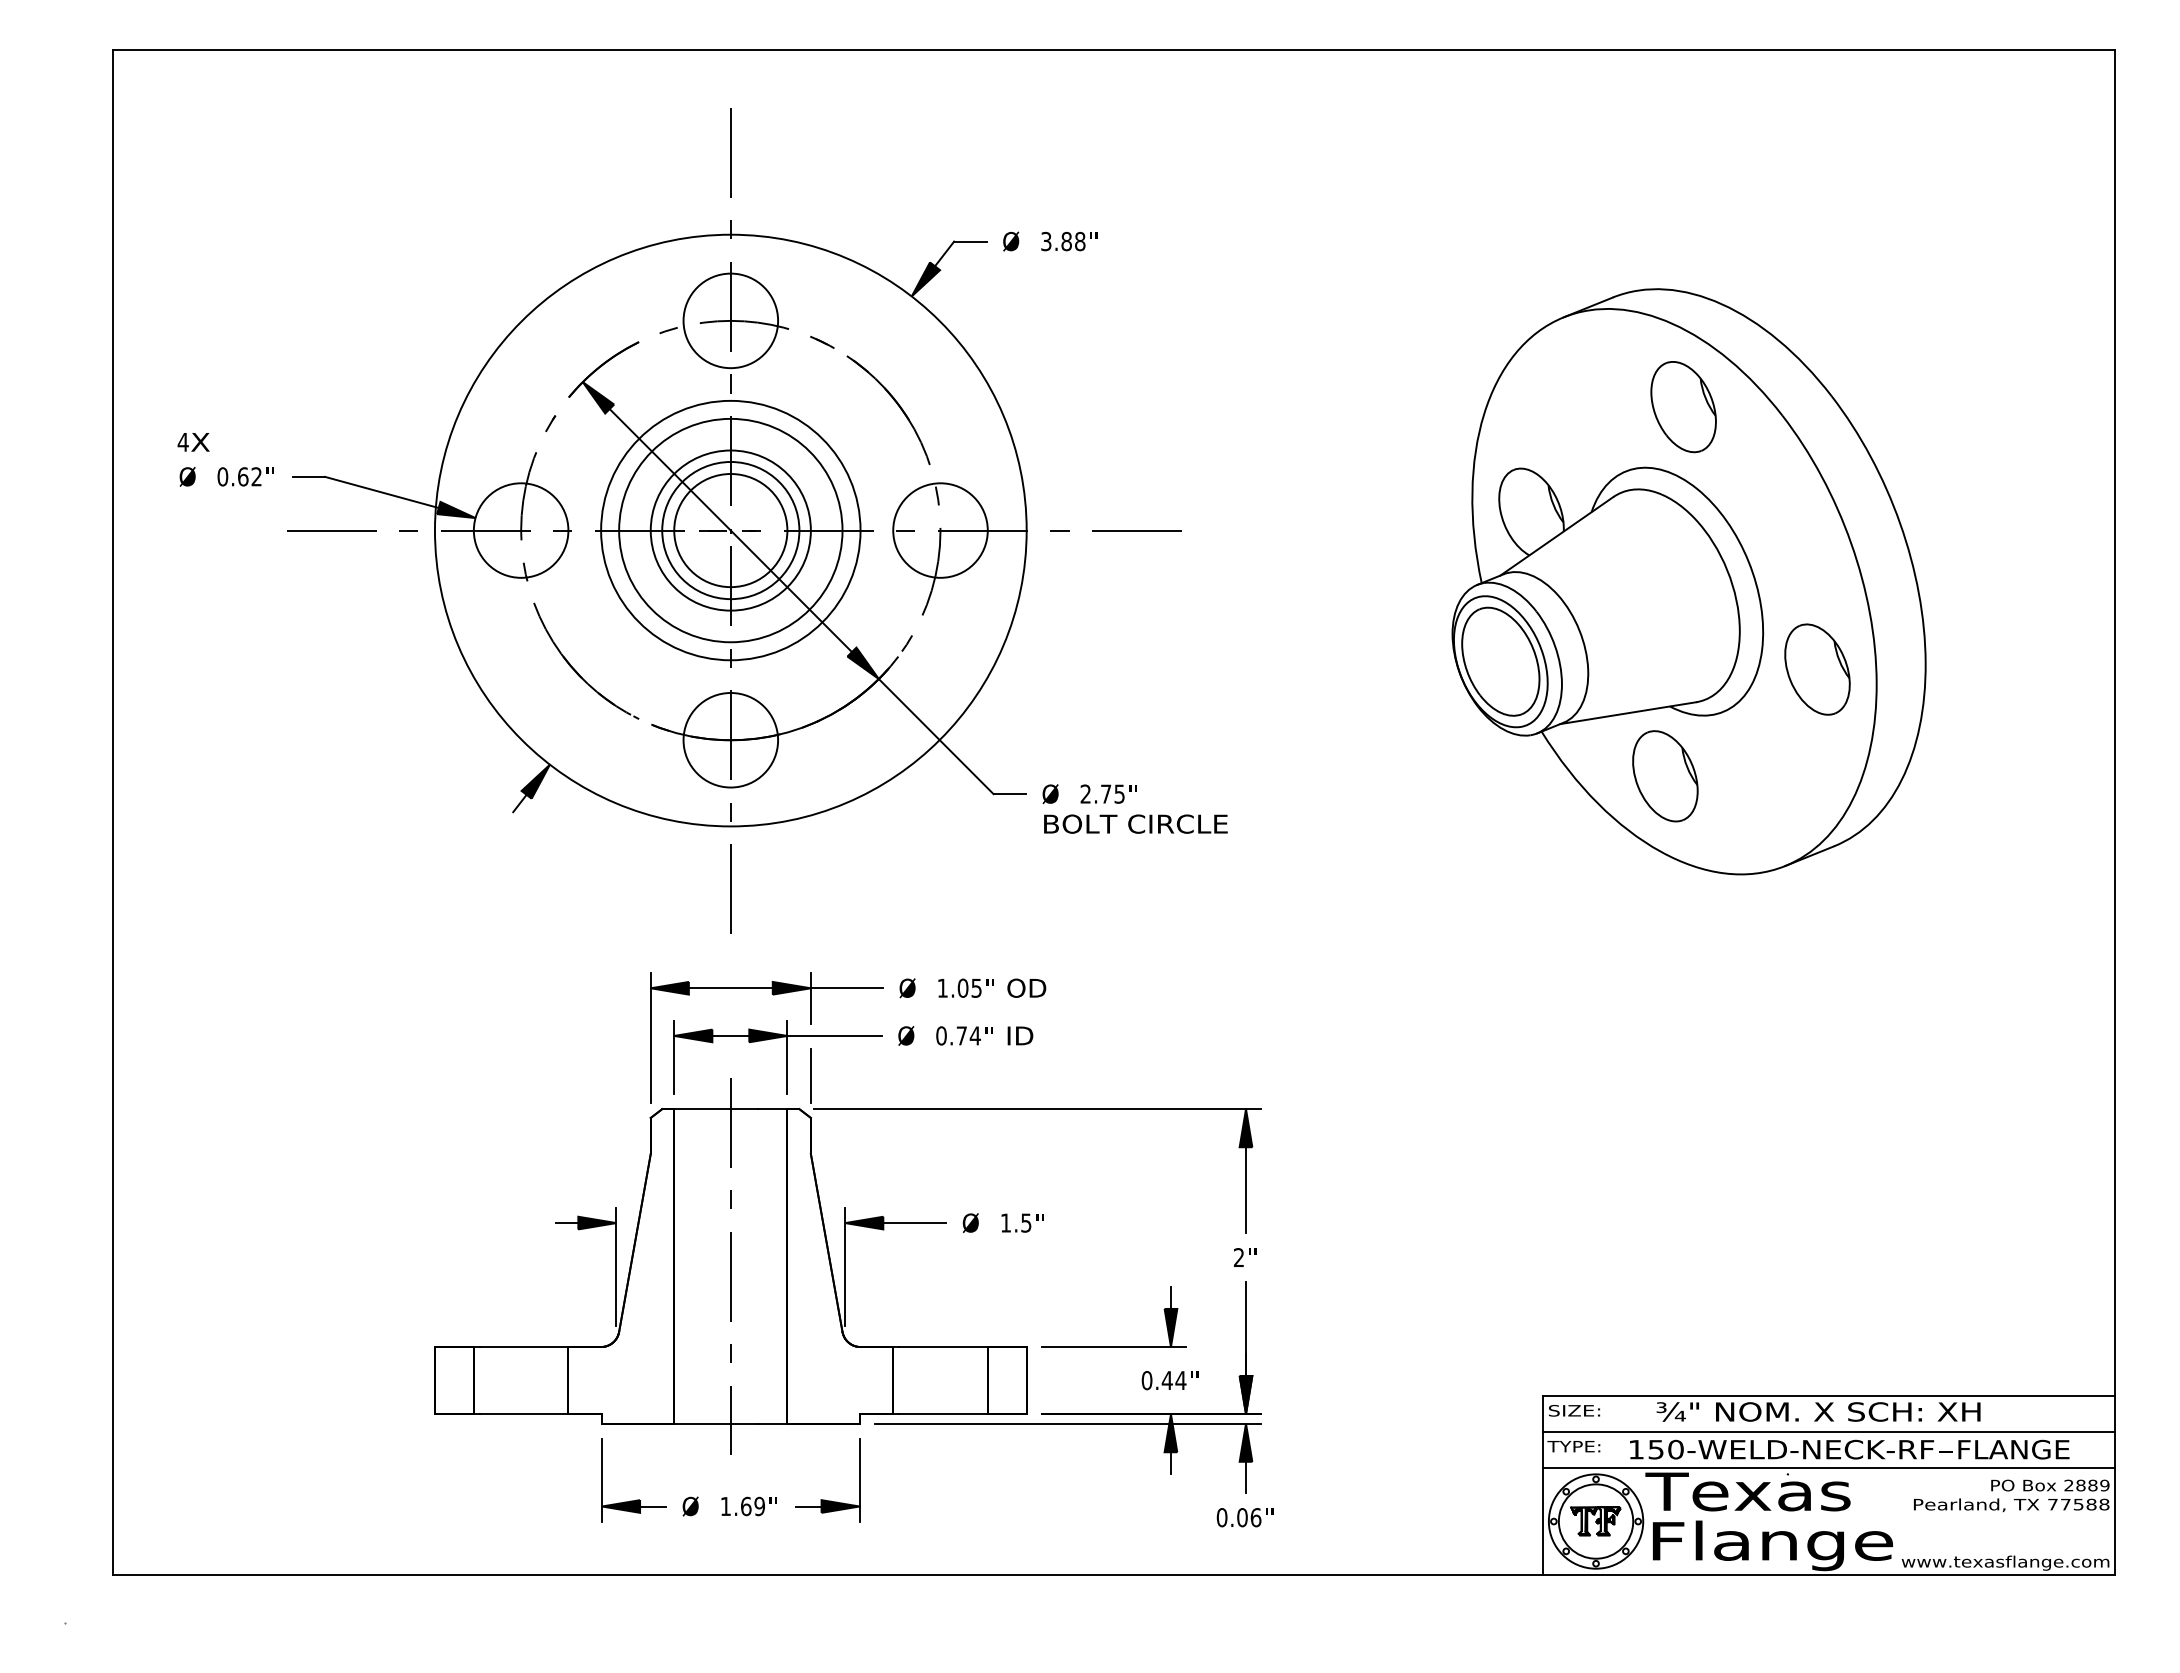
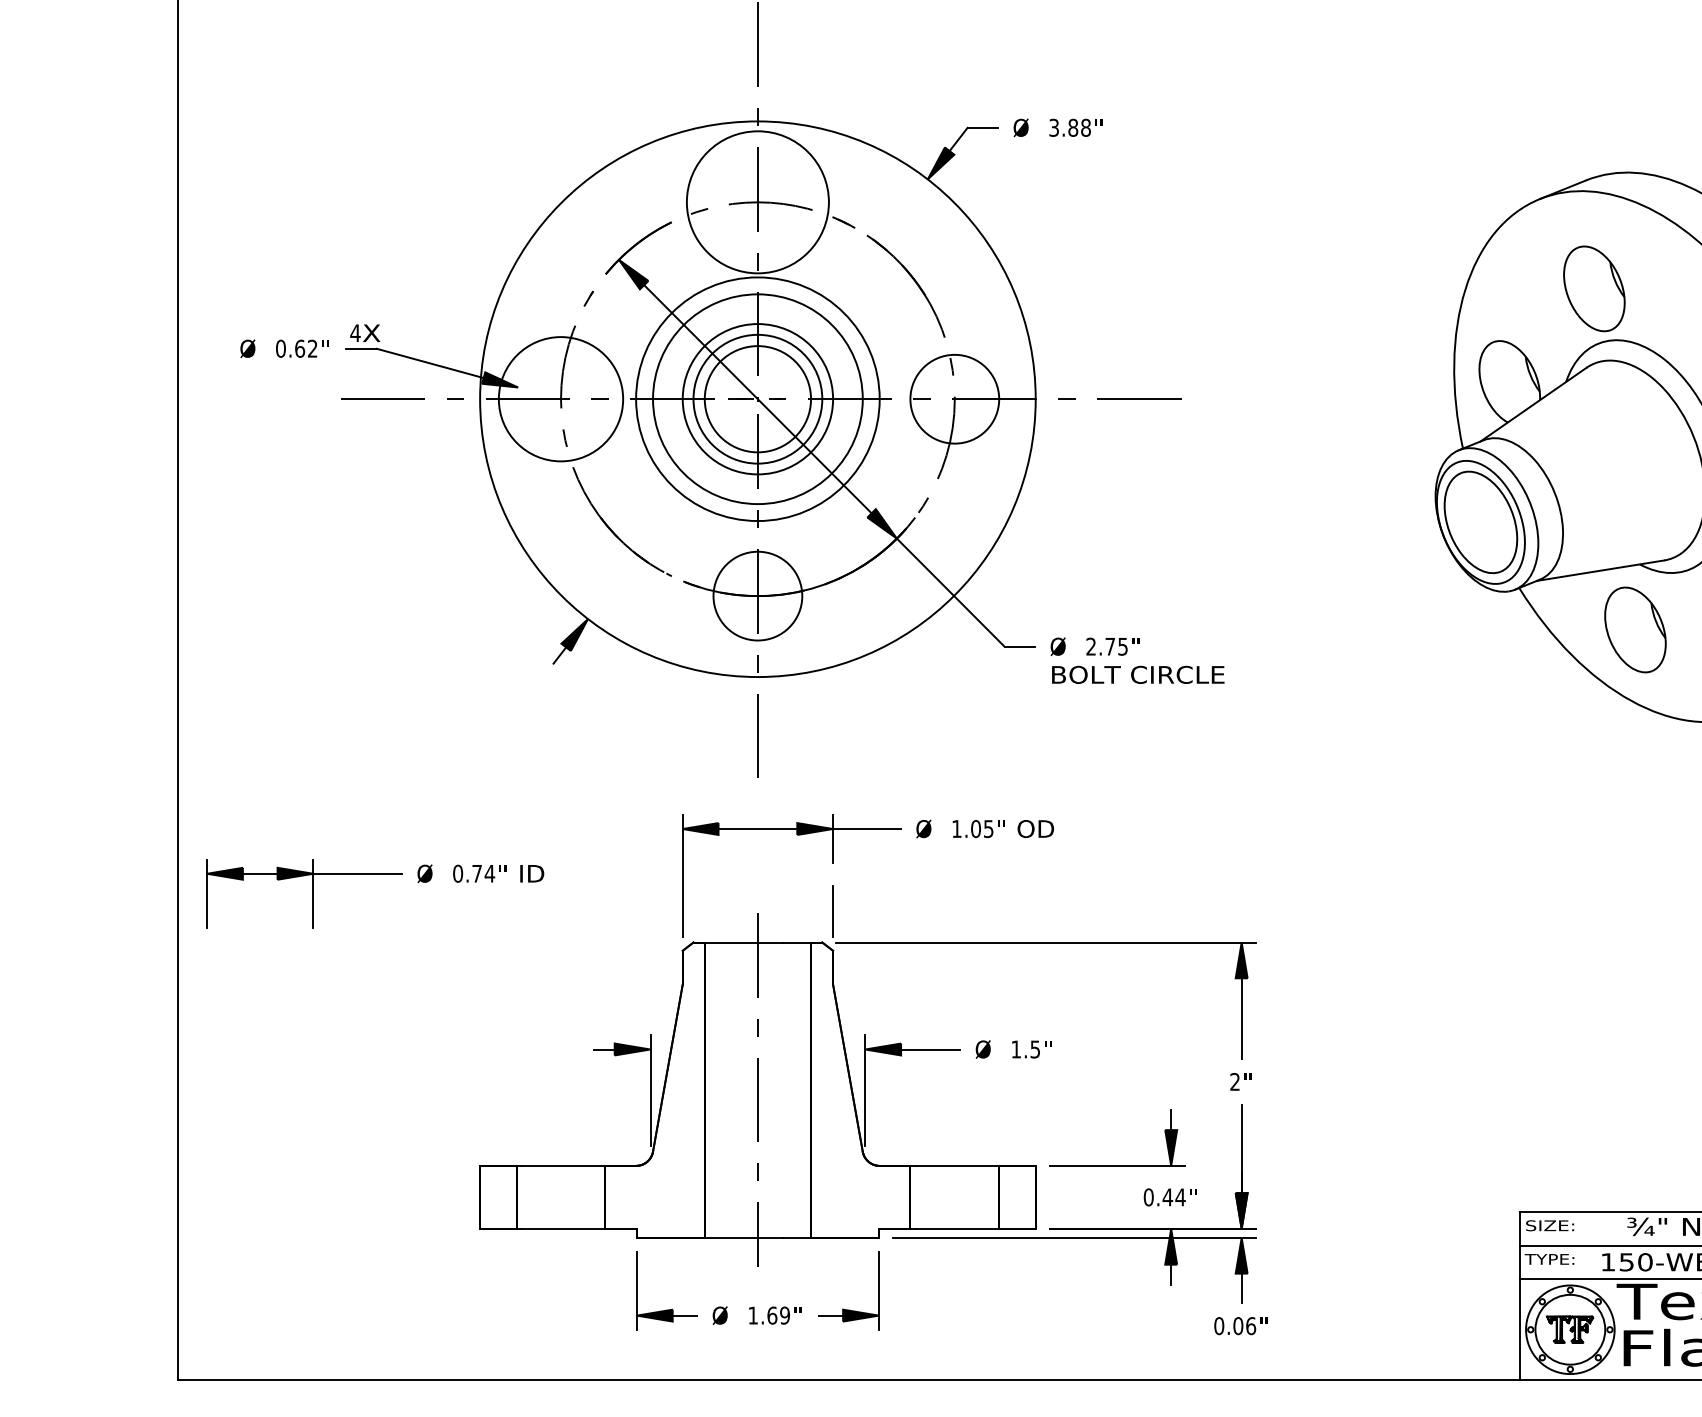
circle: (730, 320) -> (757, 201), size x1.6
part: (1683, 407) -> (1594, 289), moved
text: (193, 442) -> (365, 333), moved
circle: (520, 530) -> (560, 399), size x1.4
part: (853, 1036) -> (375, 874), moved

